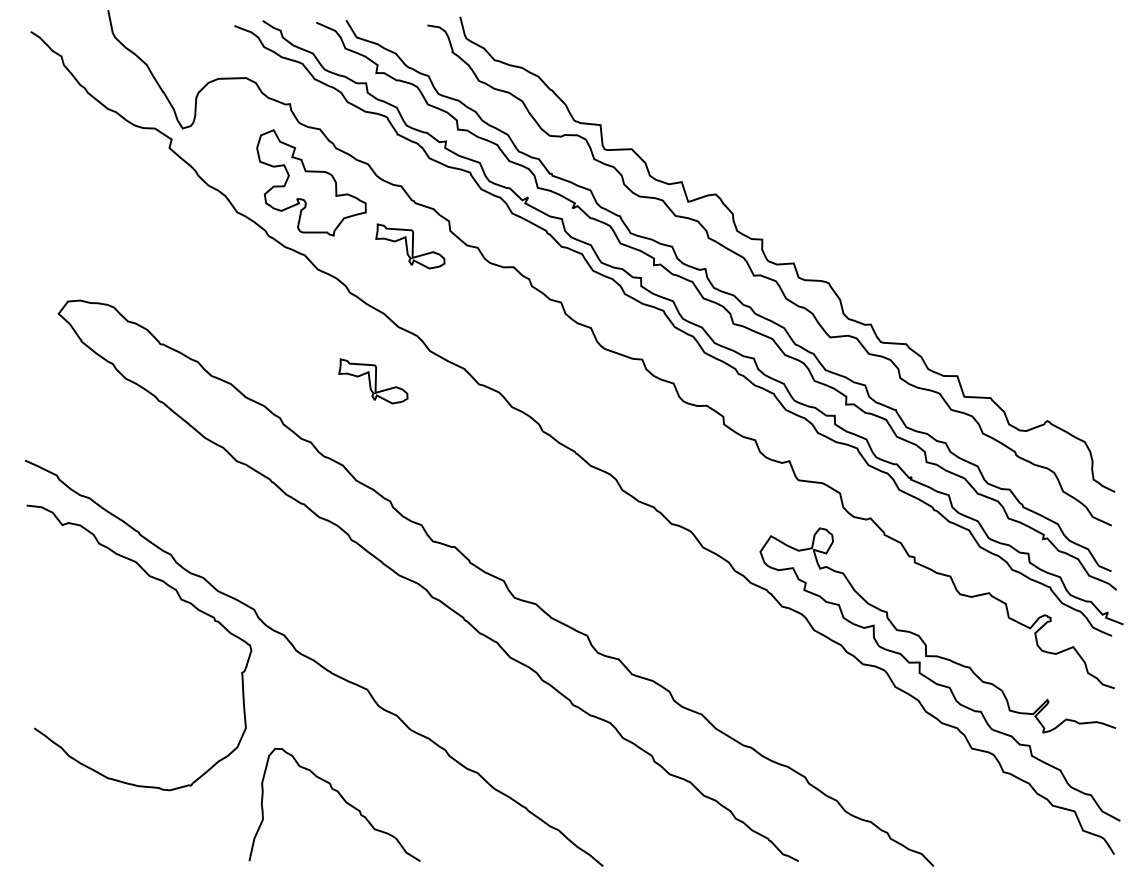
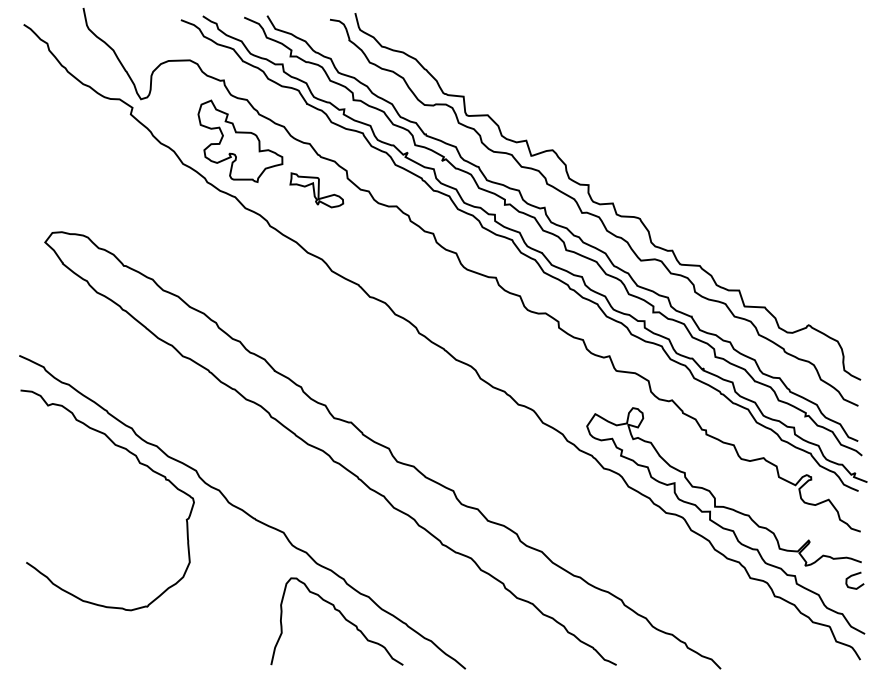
part: (373, 381) -> (288, 294), removed
curve: (1106, 745) -> (854, 575), added
curve: (342, 799) -> (343, 617), moved

